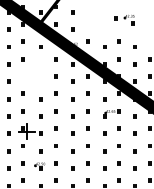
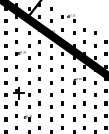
part: (124, 20) -> (68, 18), moved
part: (31, 72) -> (22, 51), added

